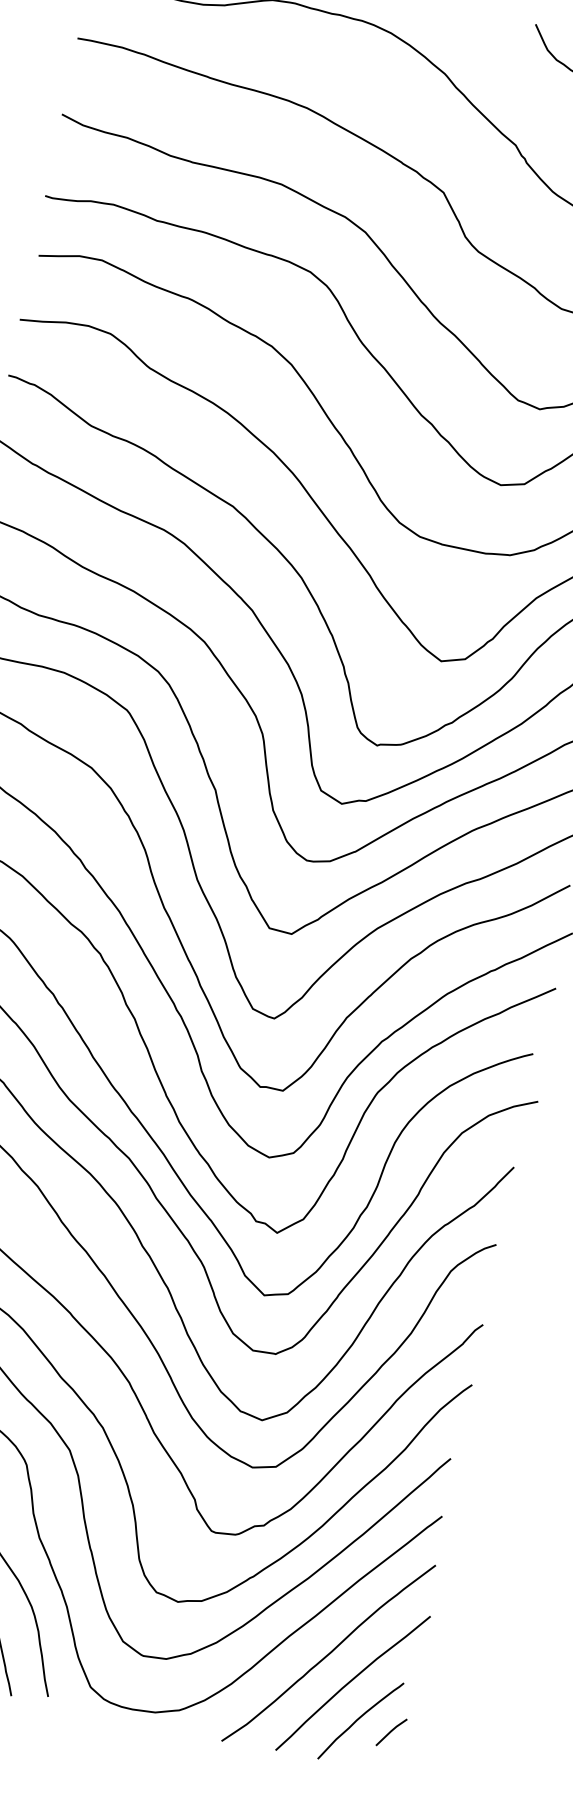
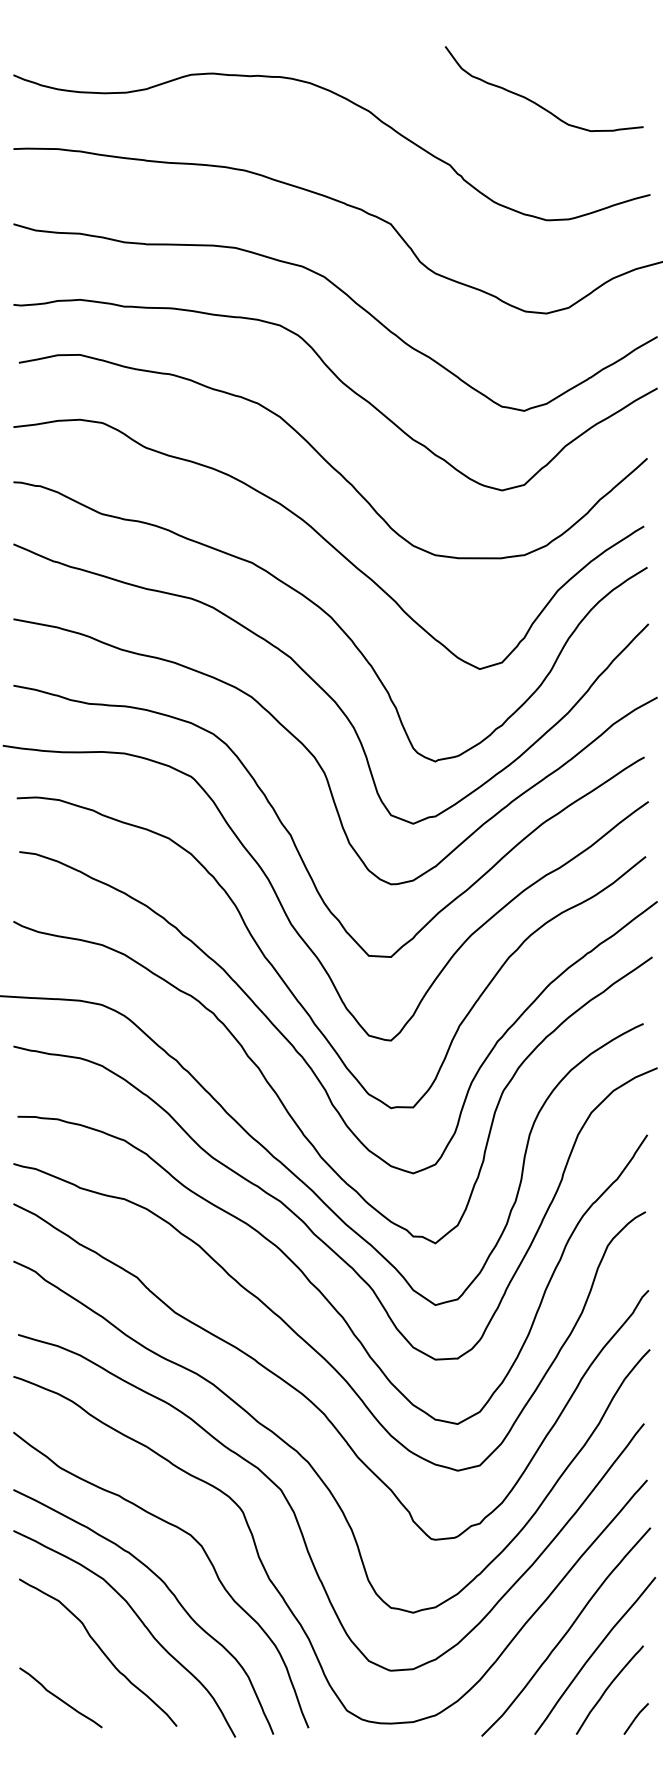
line: (390, 1731) -> (635, 1718), moved

